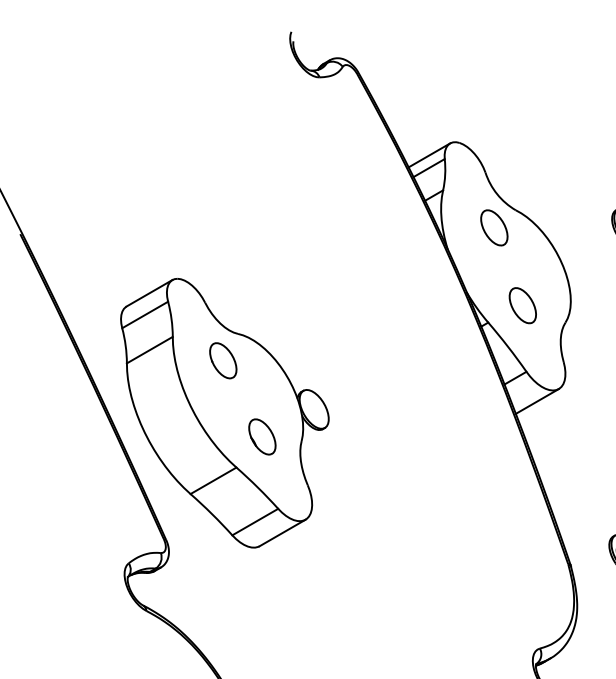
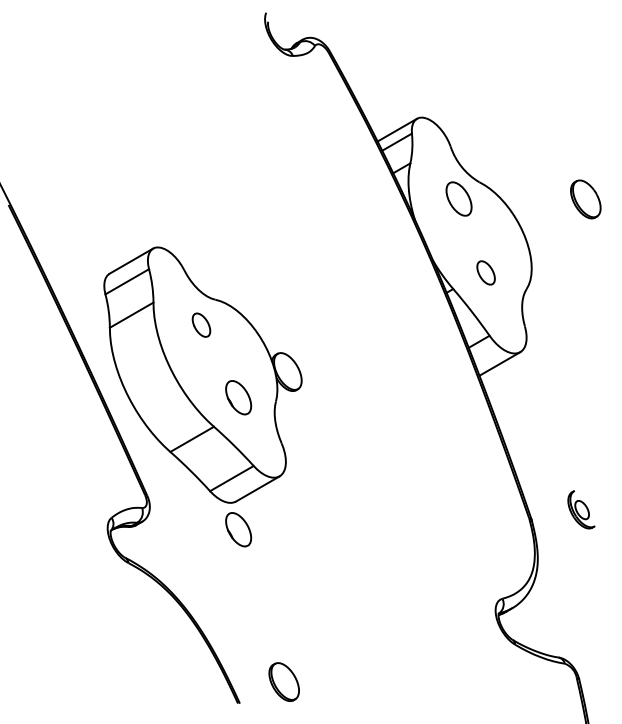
part: (522, 305) -> (485, 272), size x0.7
part: (223, 359) -> (201, 324), size x0.7
part: (262, 575) -> (238, 529), added

